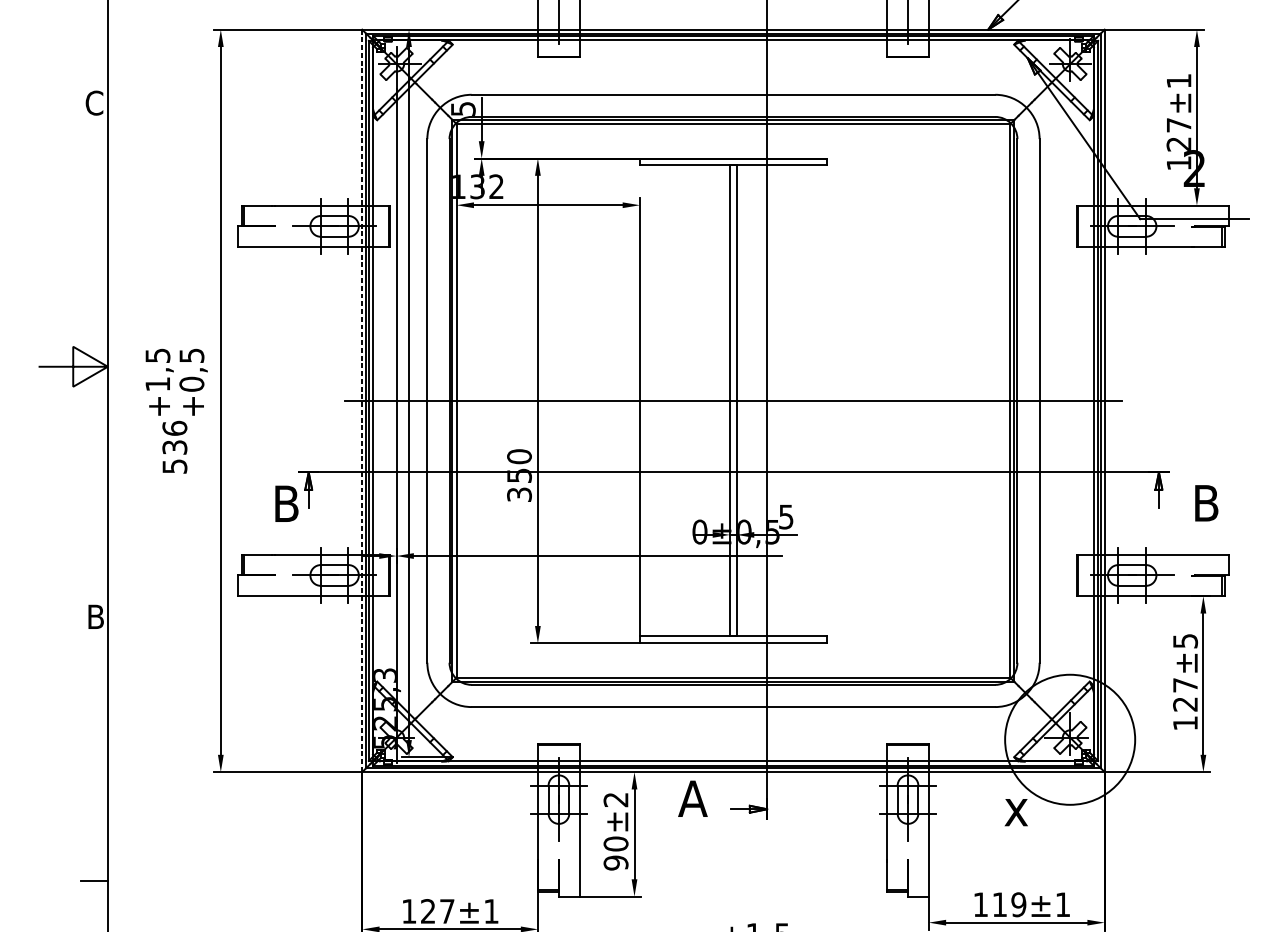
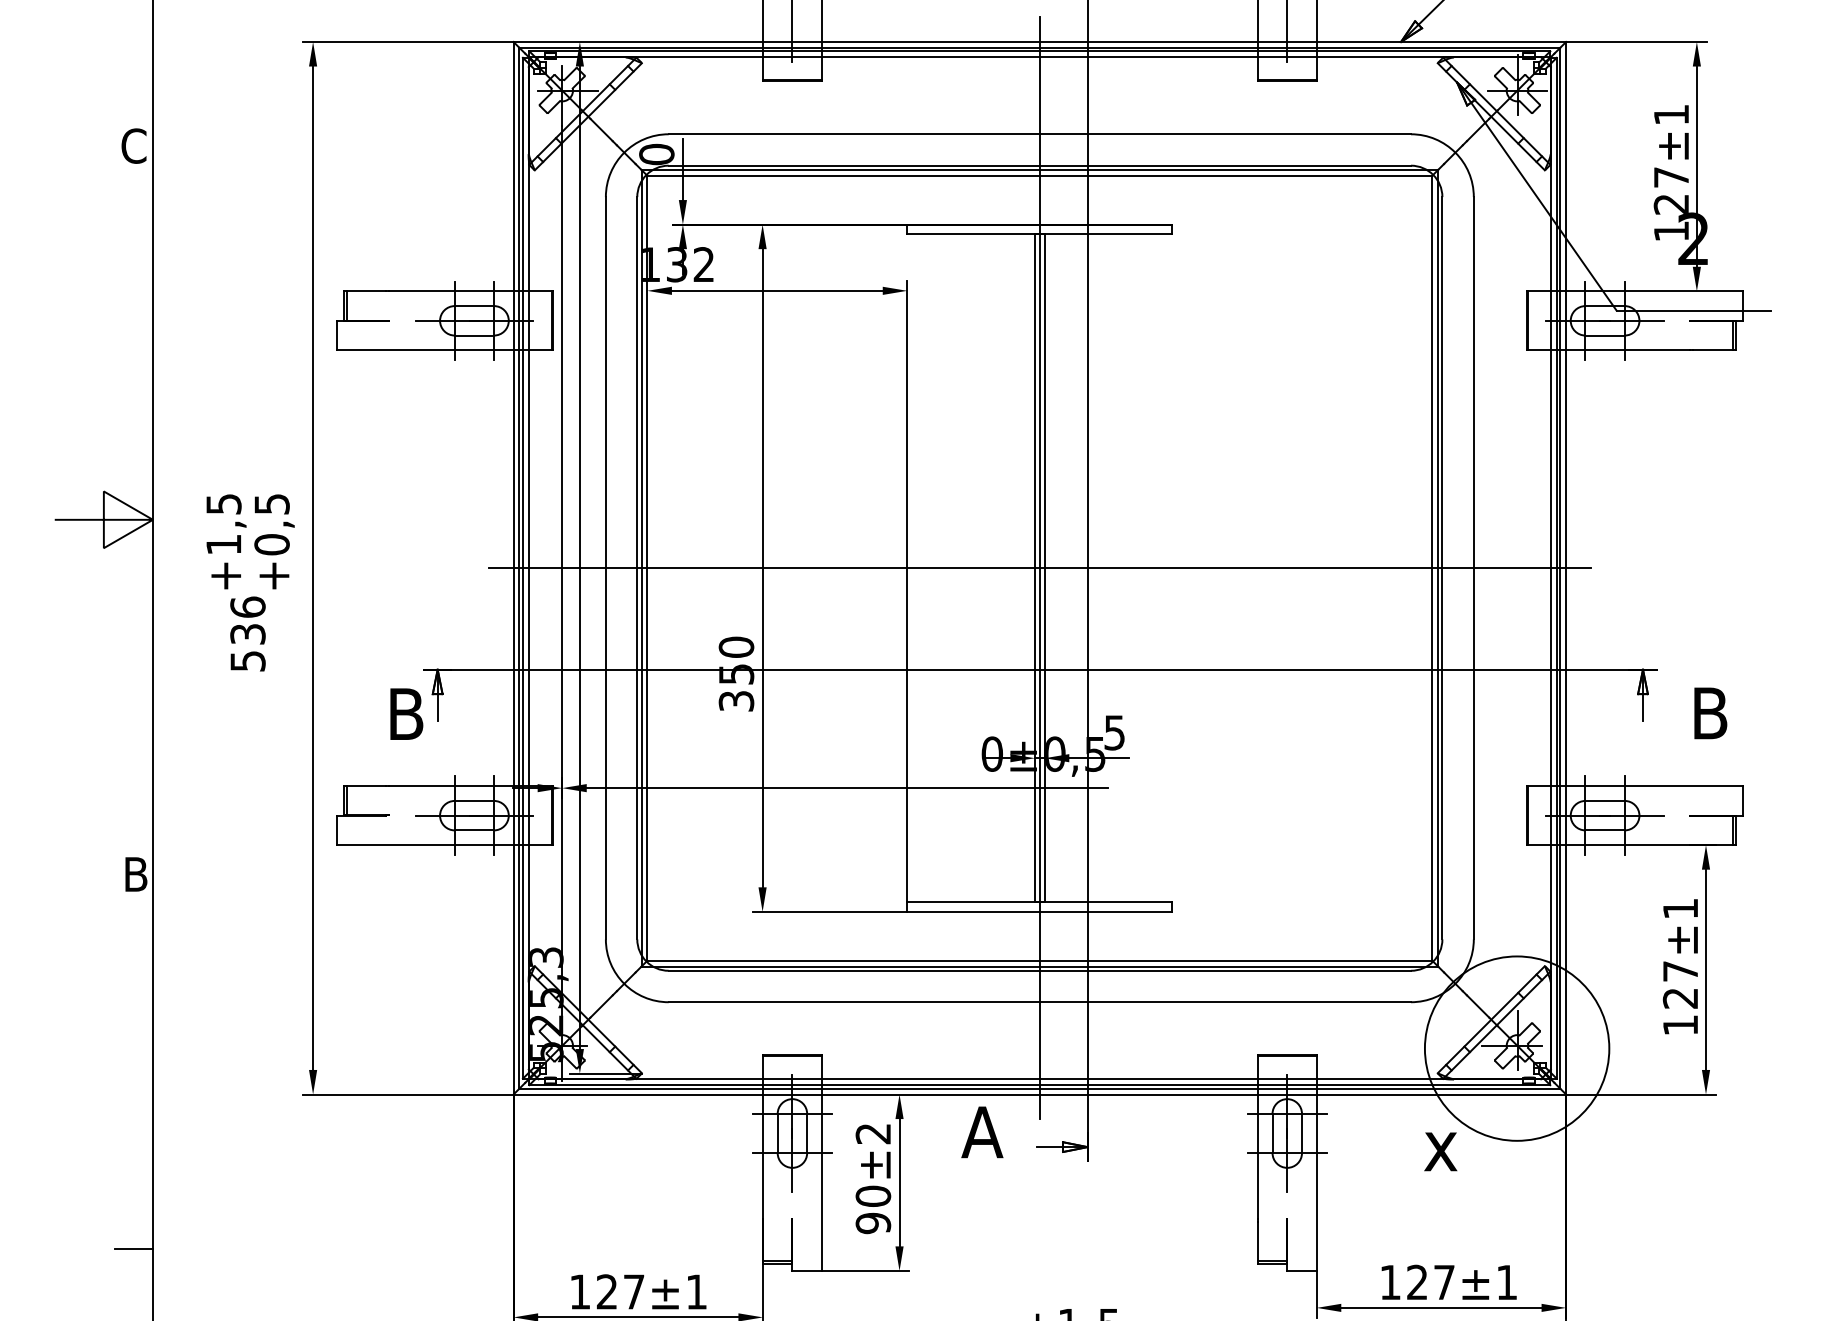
text: (463, 109) -> (656, 154), 5 -> 0
line: (362, 401) -> (513, 568), dashed -> solid
line: (733, 401) -> (1039, 568), added
text: (1185, 640) -> (1680, 908), ±5 -> ±1
text: (1009, 904) -> (1430, 1282), 119 -> 127

